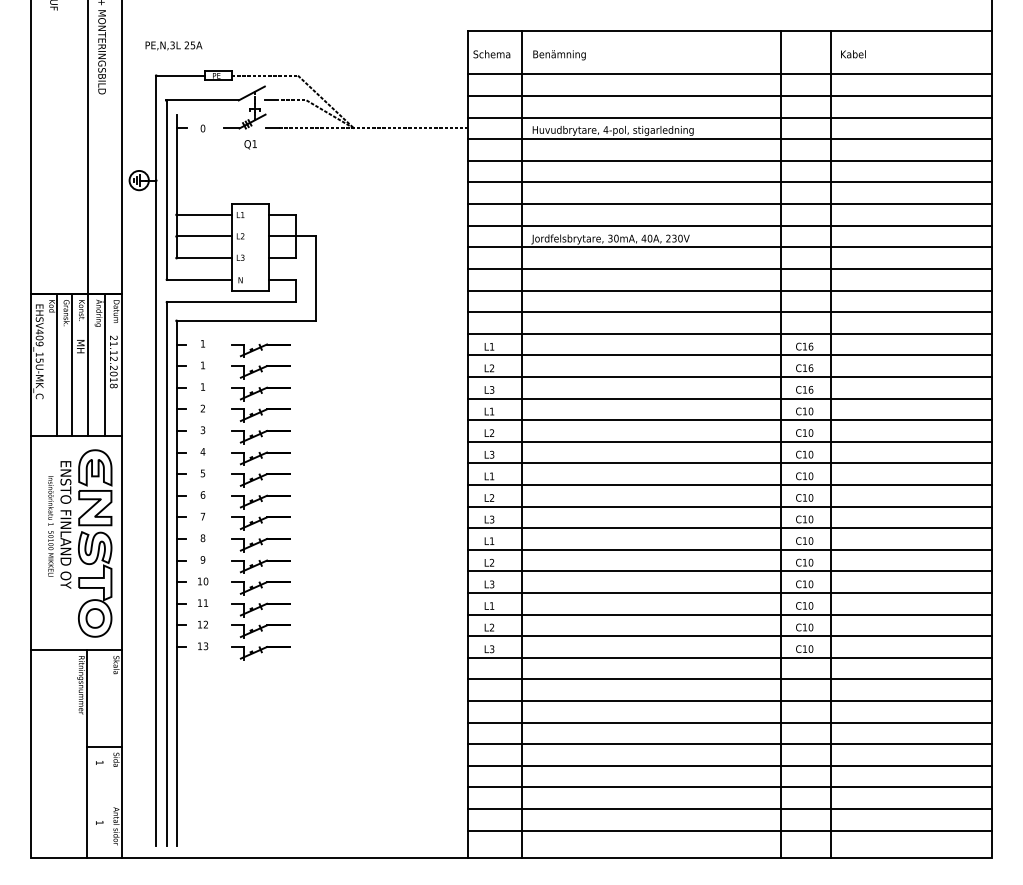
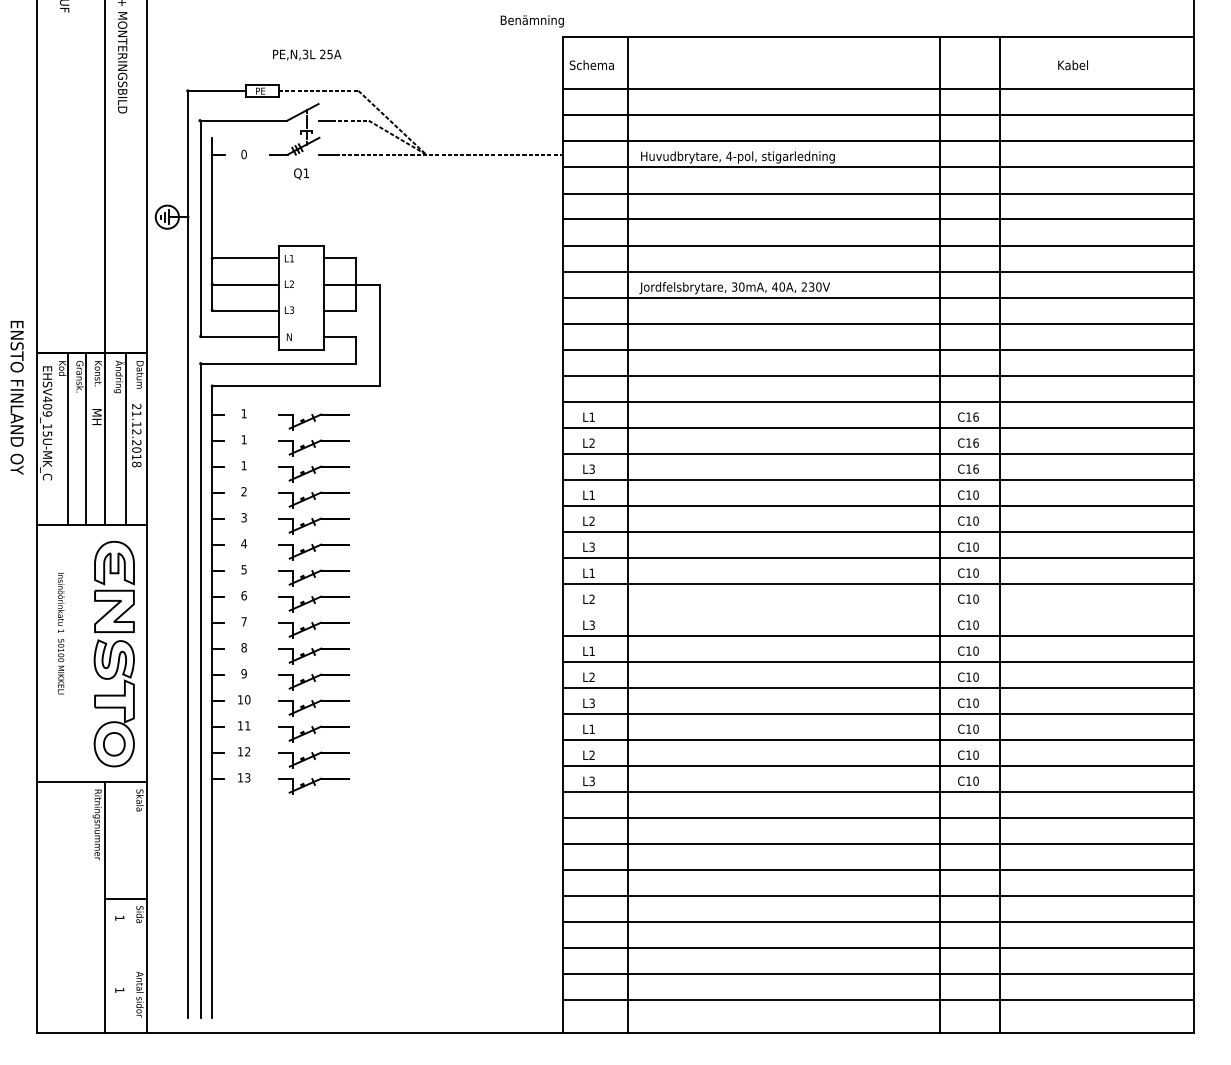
text: (174, 45) -> (307, 54), moved
text: (852, 53) -> (1072, 64), moved
text: (558, 55) -> (531, 21), moved
line: (729, 506) -> (878, 609), removed
text: (65, 524) -> (16, 397), moved

